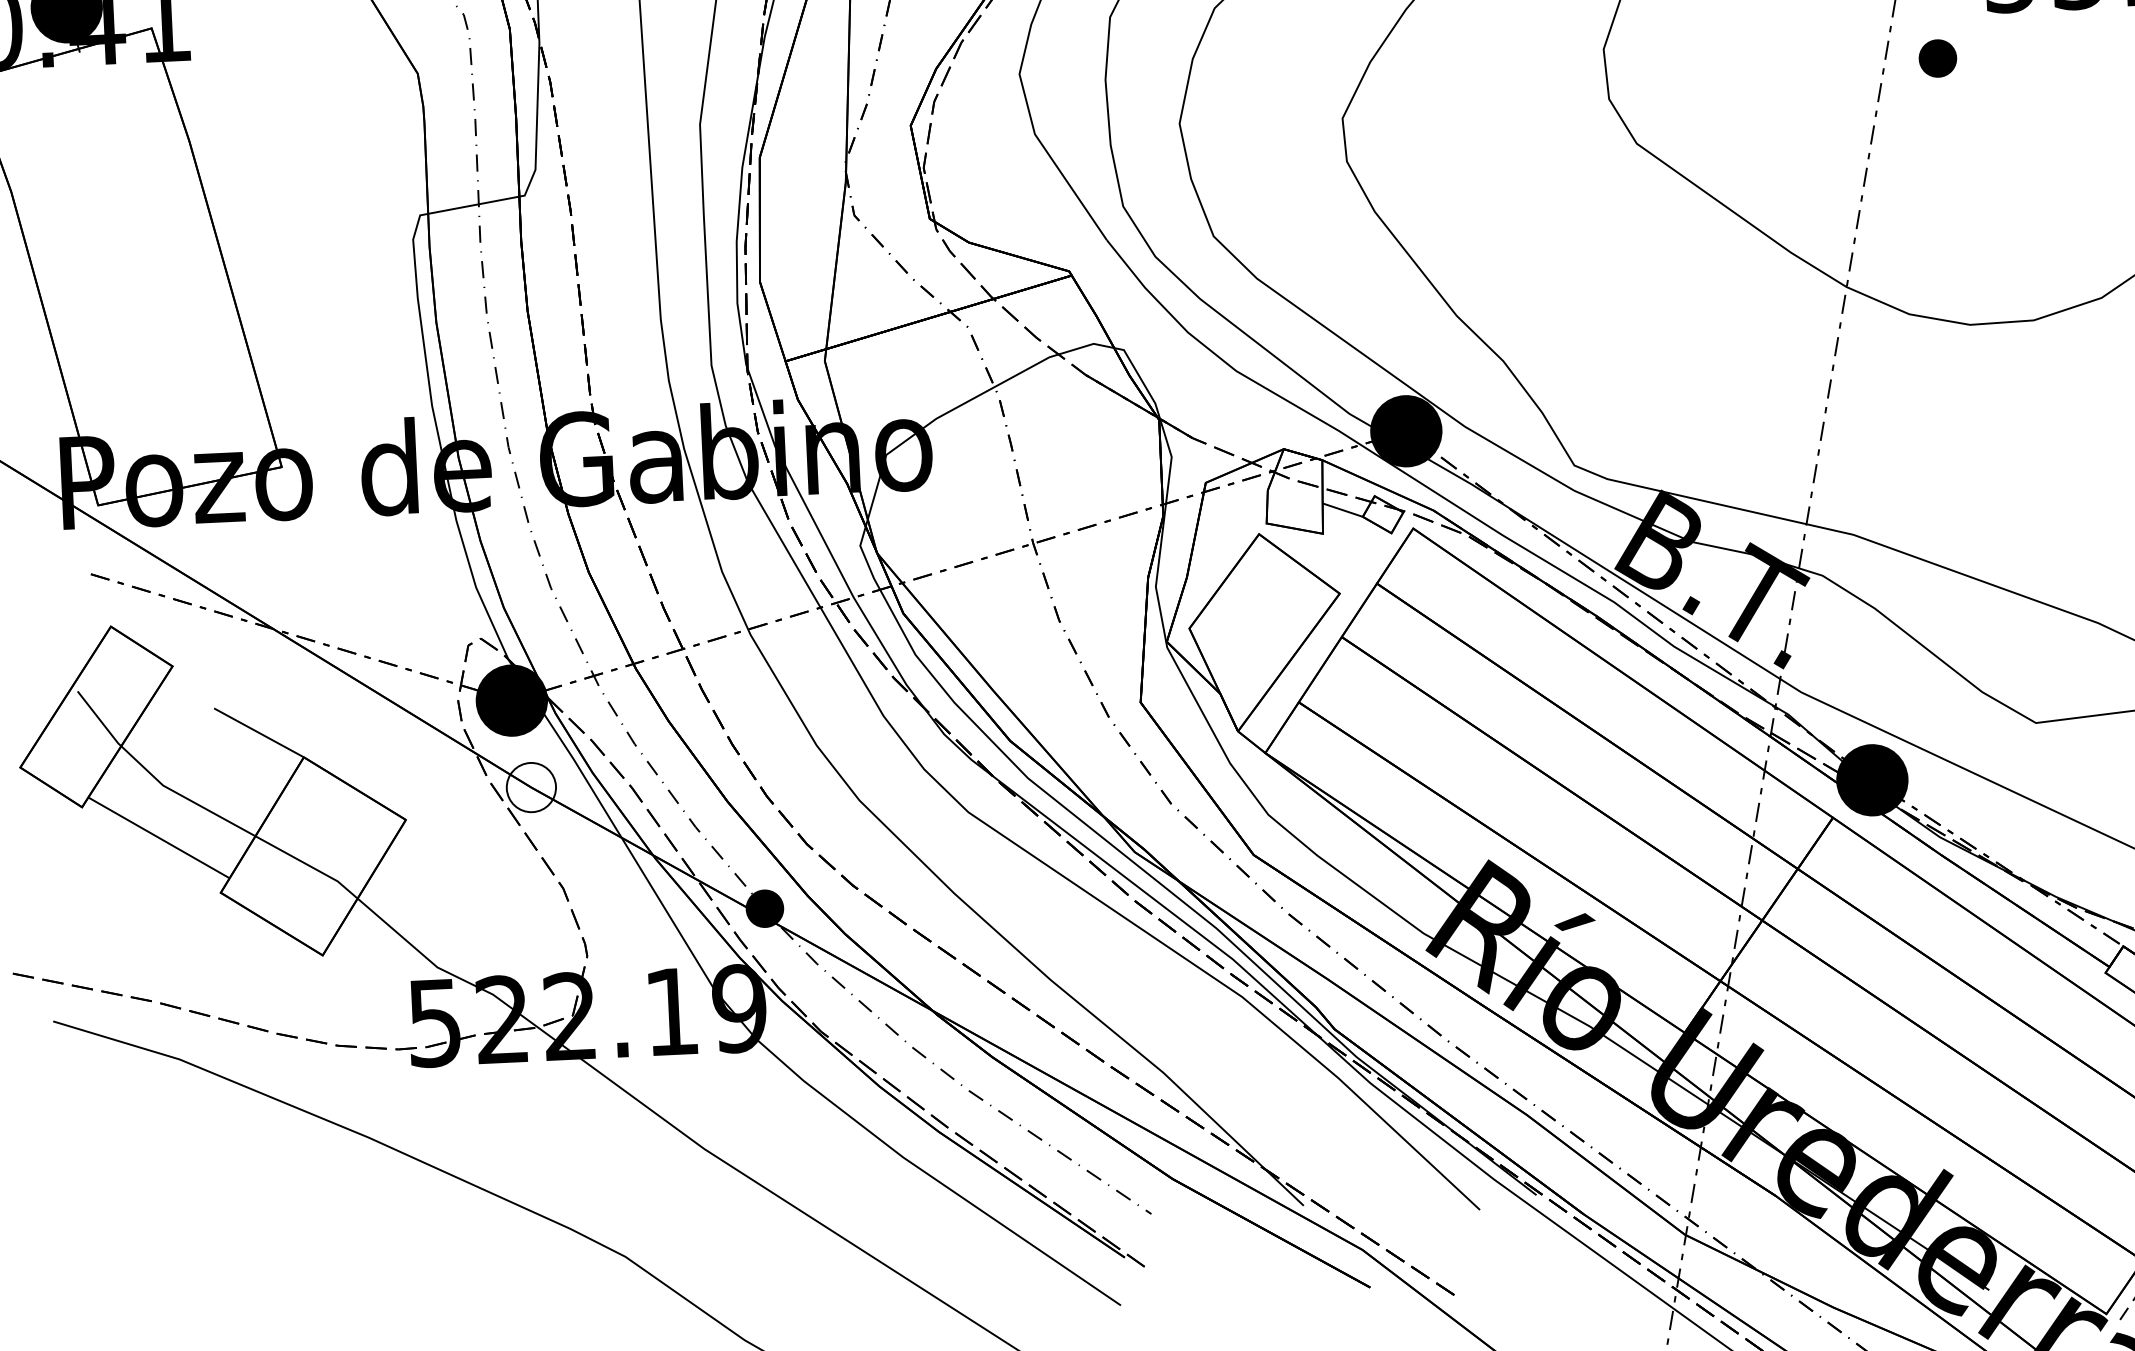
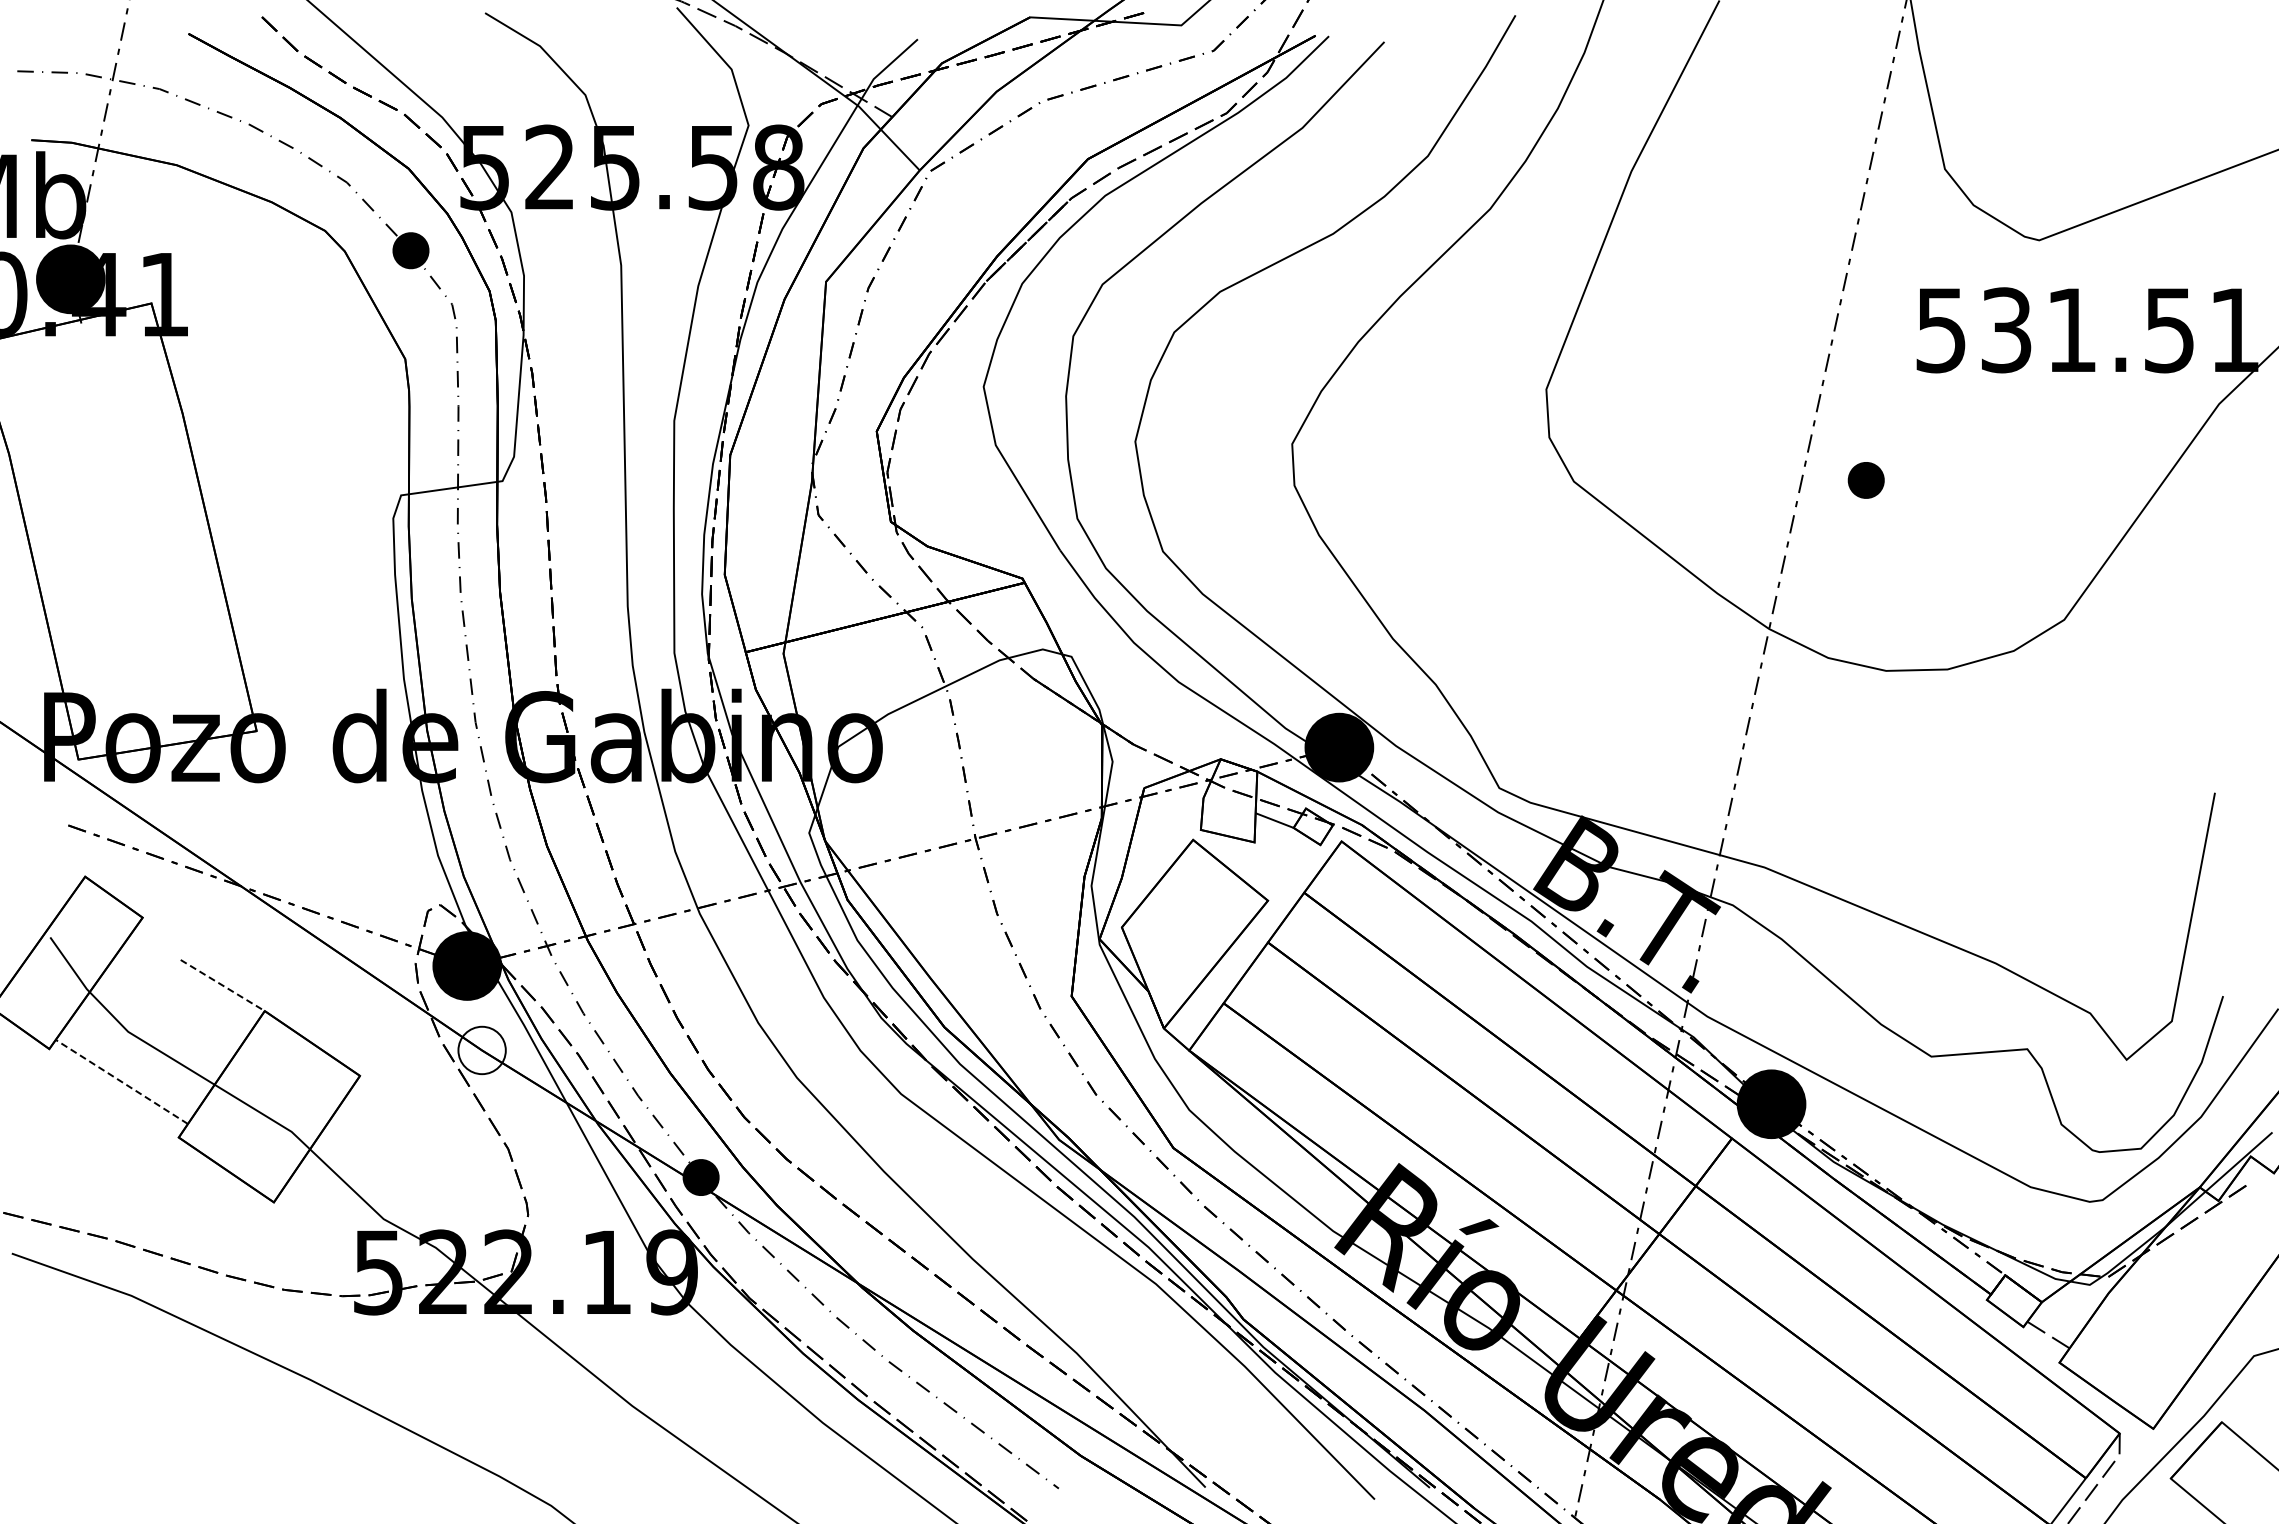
part: (1937, 58) -> (1865, 480), moved
line: (259, 732) -> (223, 985), solid -> dashed
line: (158, 837) -> (121, 1081), solid -> dashed

